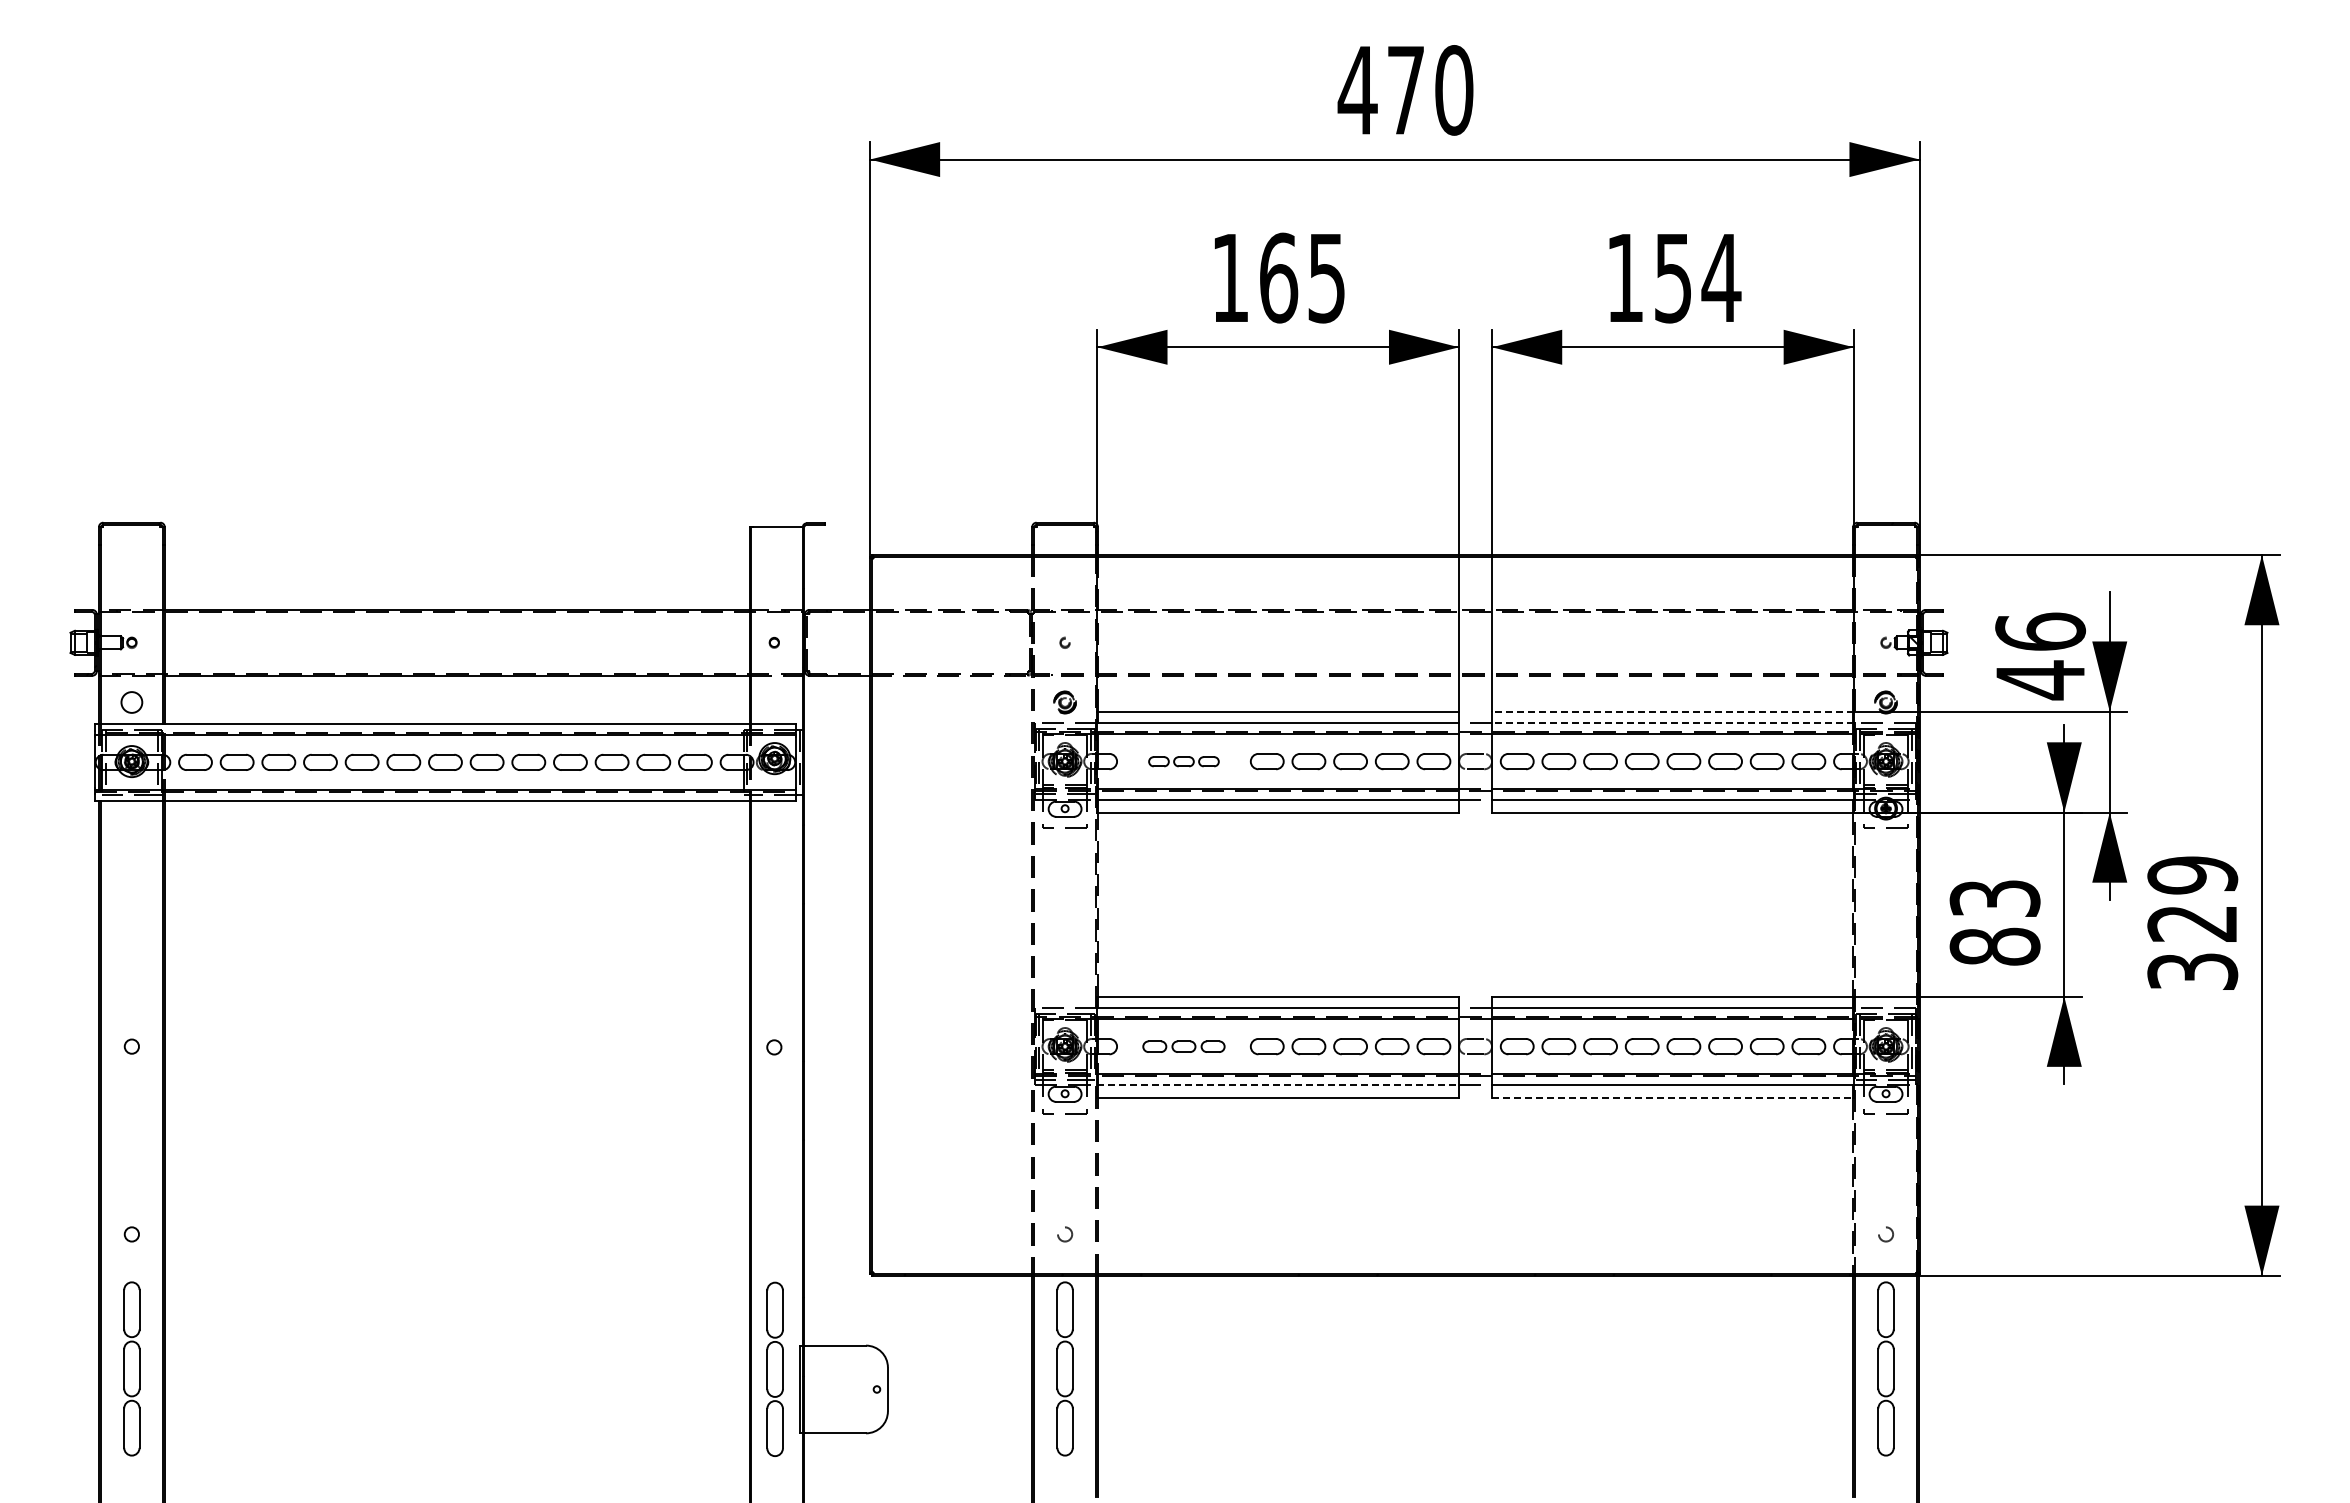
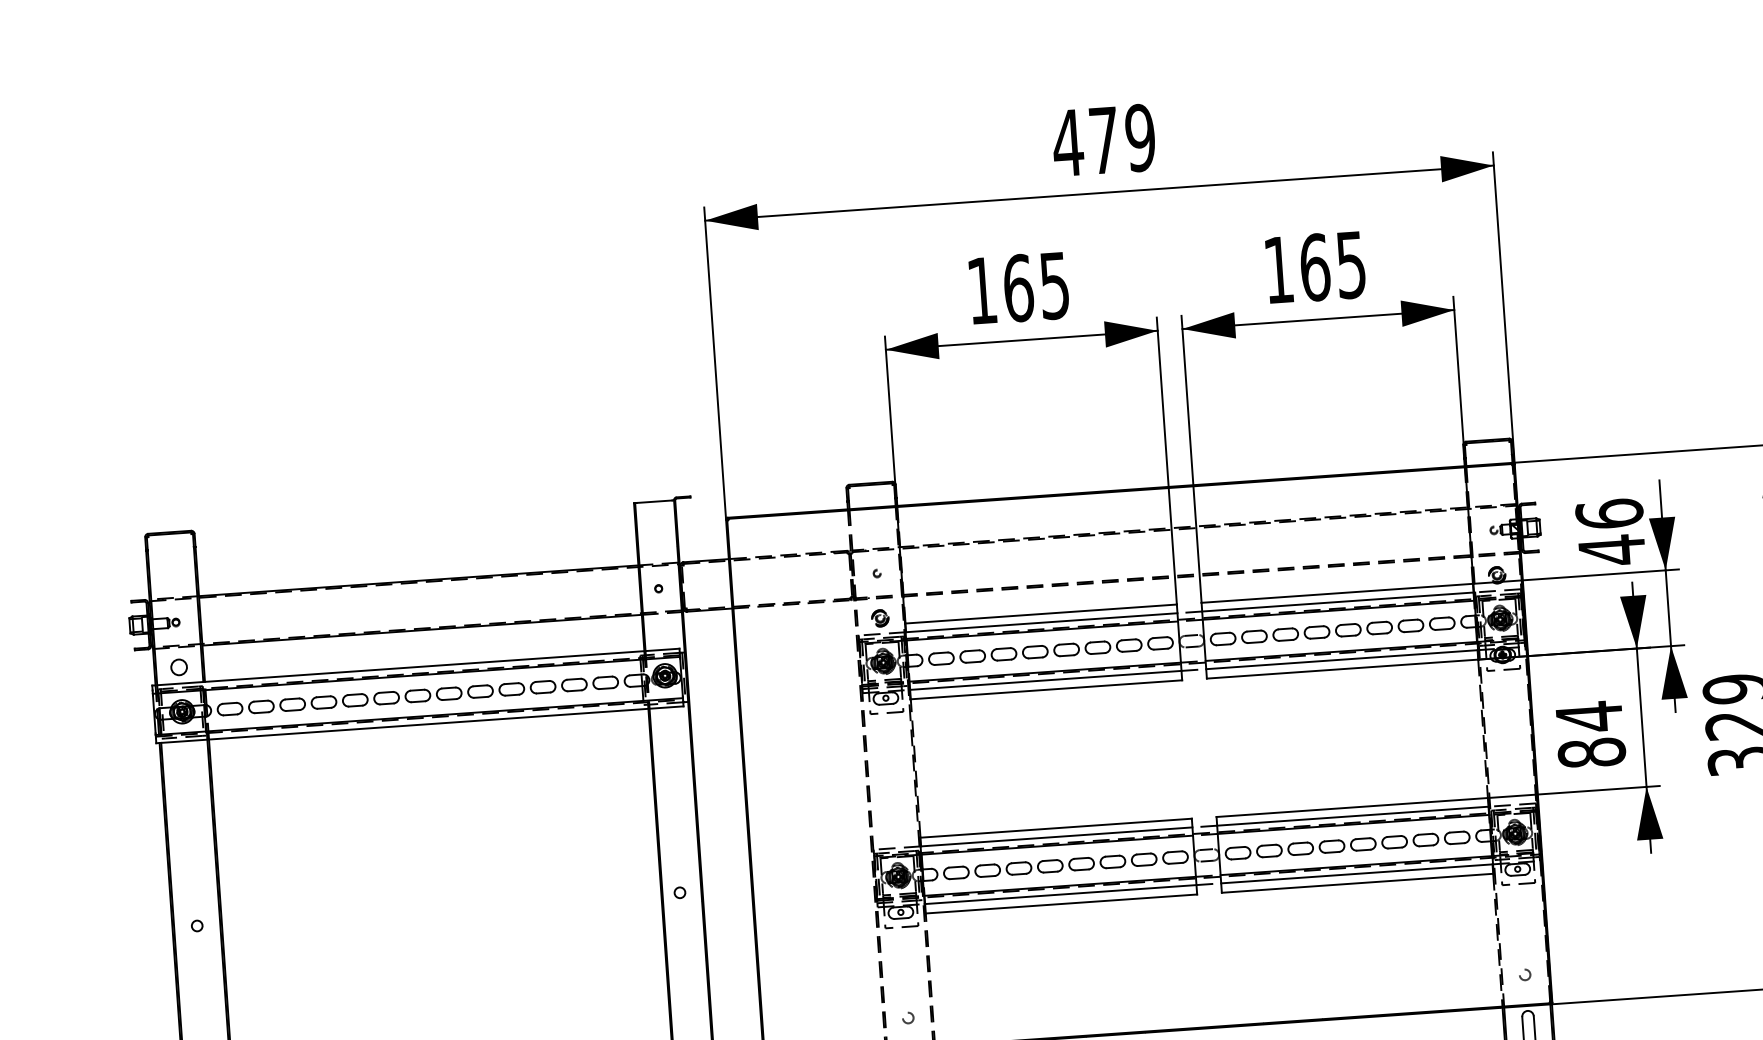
text: (1454, 90) -> (1140, 138), 470 -> 479
text: (1697, 277) -> (1333, 265), 154 -> 165
line: (1672, 711) -> (1337, 593), dashed -> solid
line: (1672, 723) -> (1337, 602), dashed -> solid
part: (1183, 761) -> (972, 656), size x1.67
text: (1994, 898) -> (1588, 716), 83 -> 84
part: (1183, 1046) -> (987, 870), size x1.43
line: (1278, 1085) -> (1060, 894), dashed -> solid
line: (1672, 1097) -> (1357, 883), dashed -> solid

